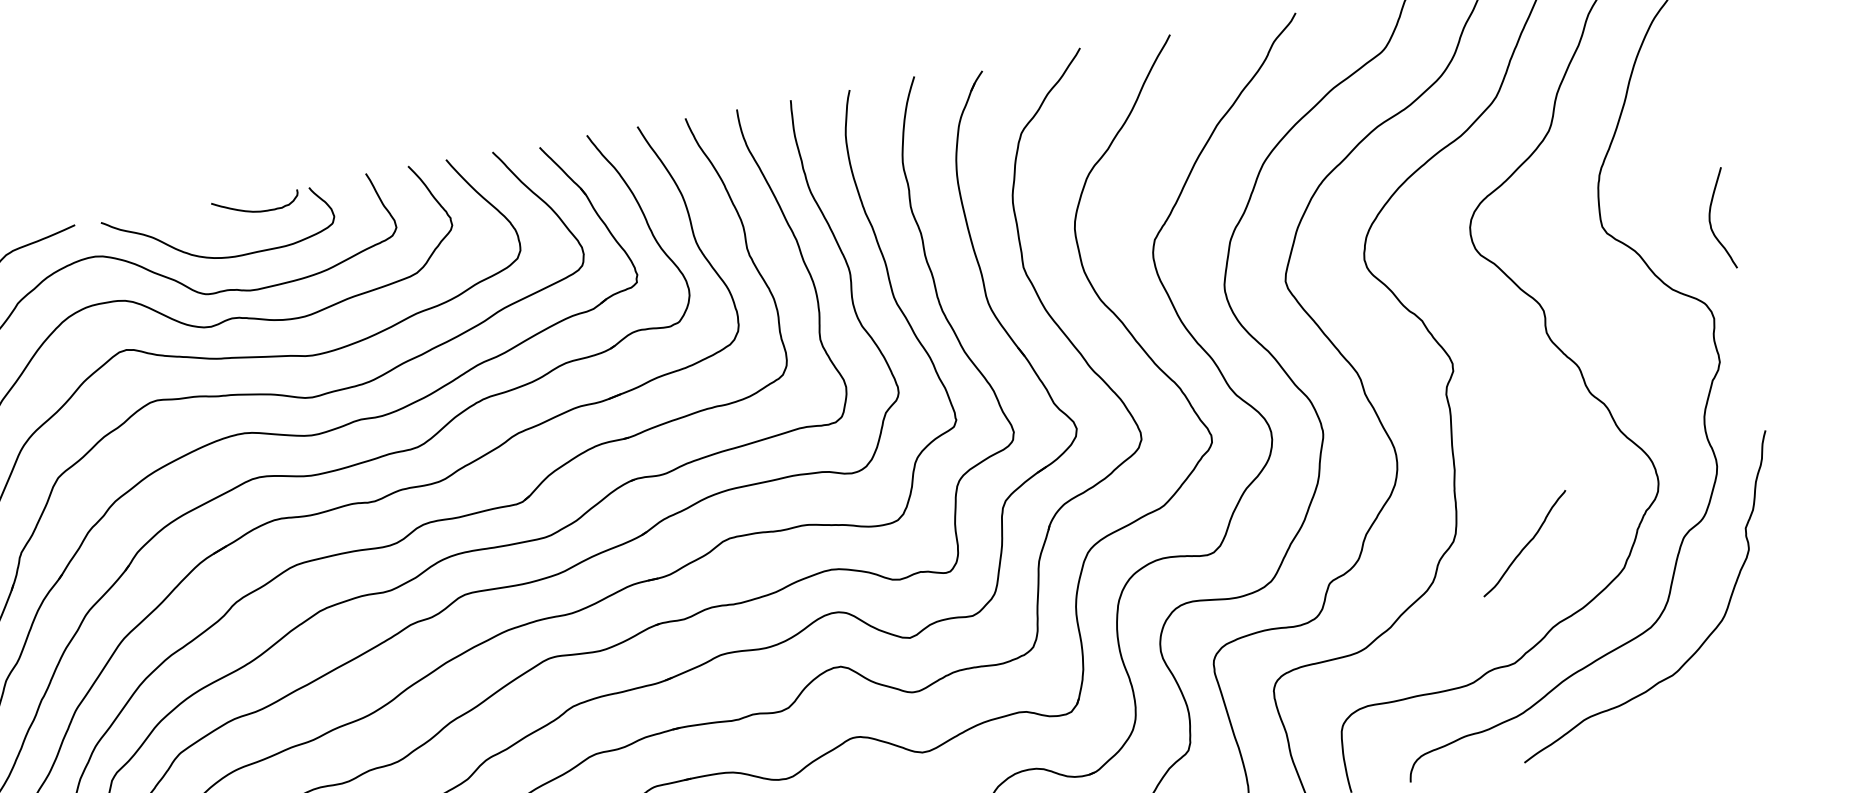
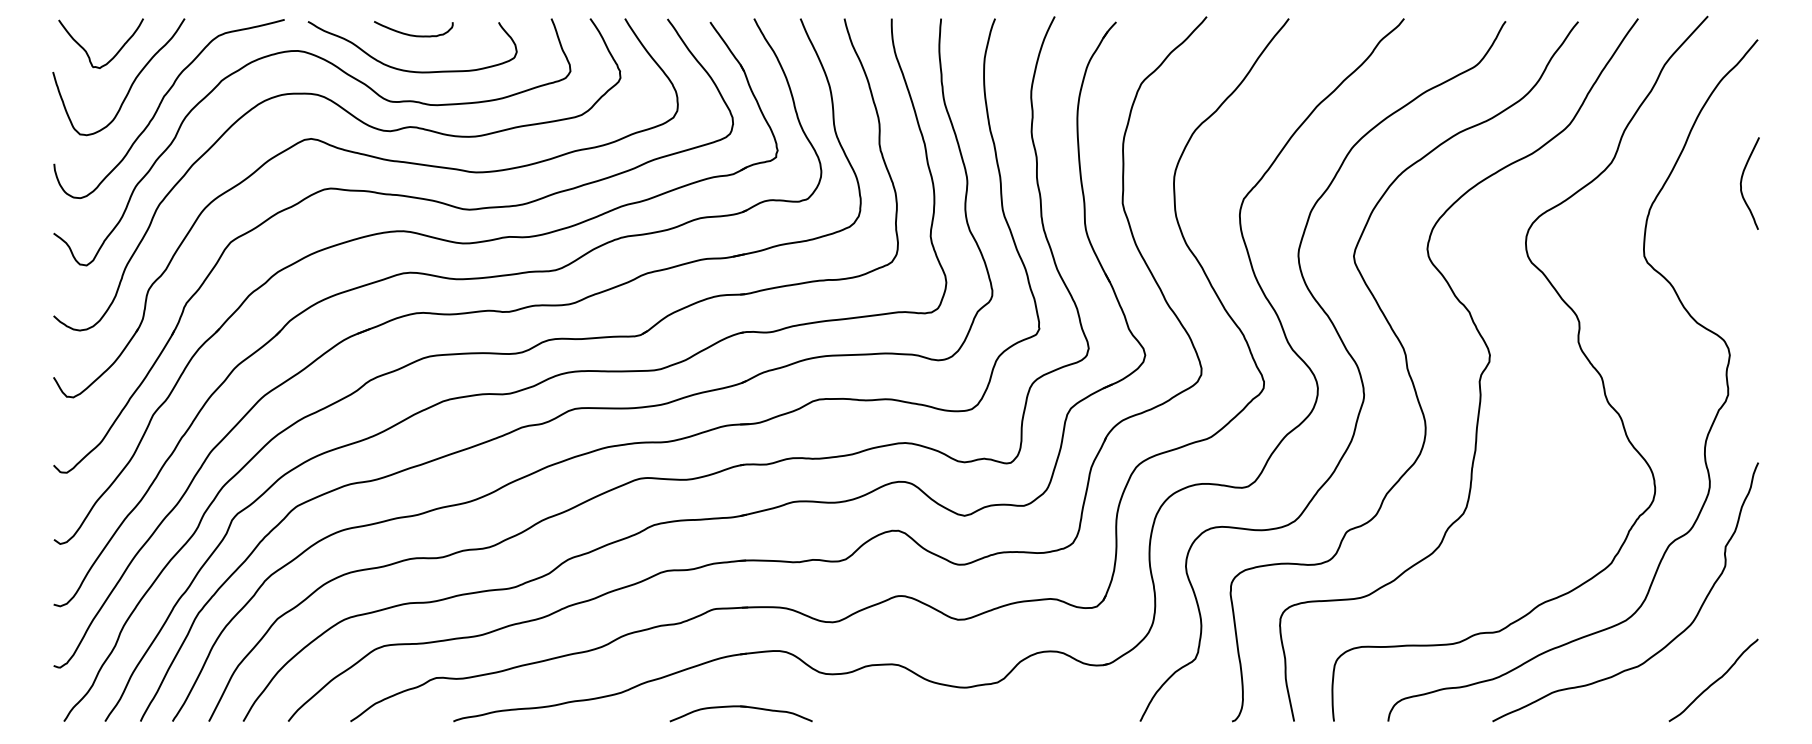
curve: (256, 210) -> (413, 34), moved
curve: (1710, 217) -> (1742, 180), moved
curve: (1525, 544) -> (1714, 681), moved

